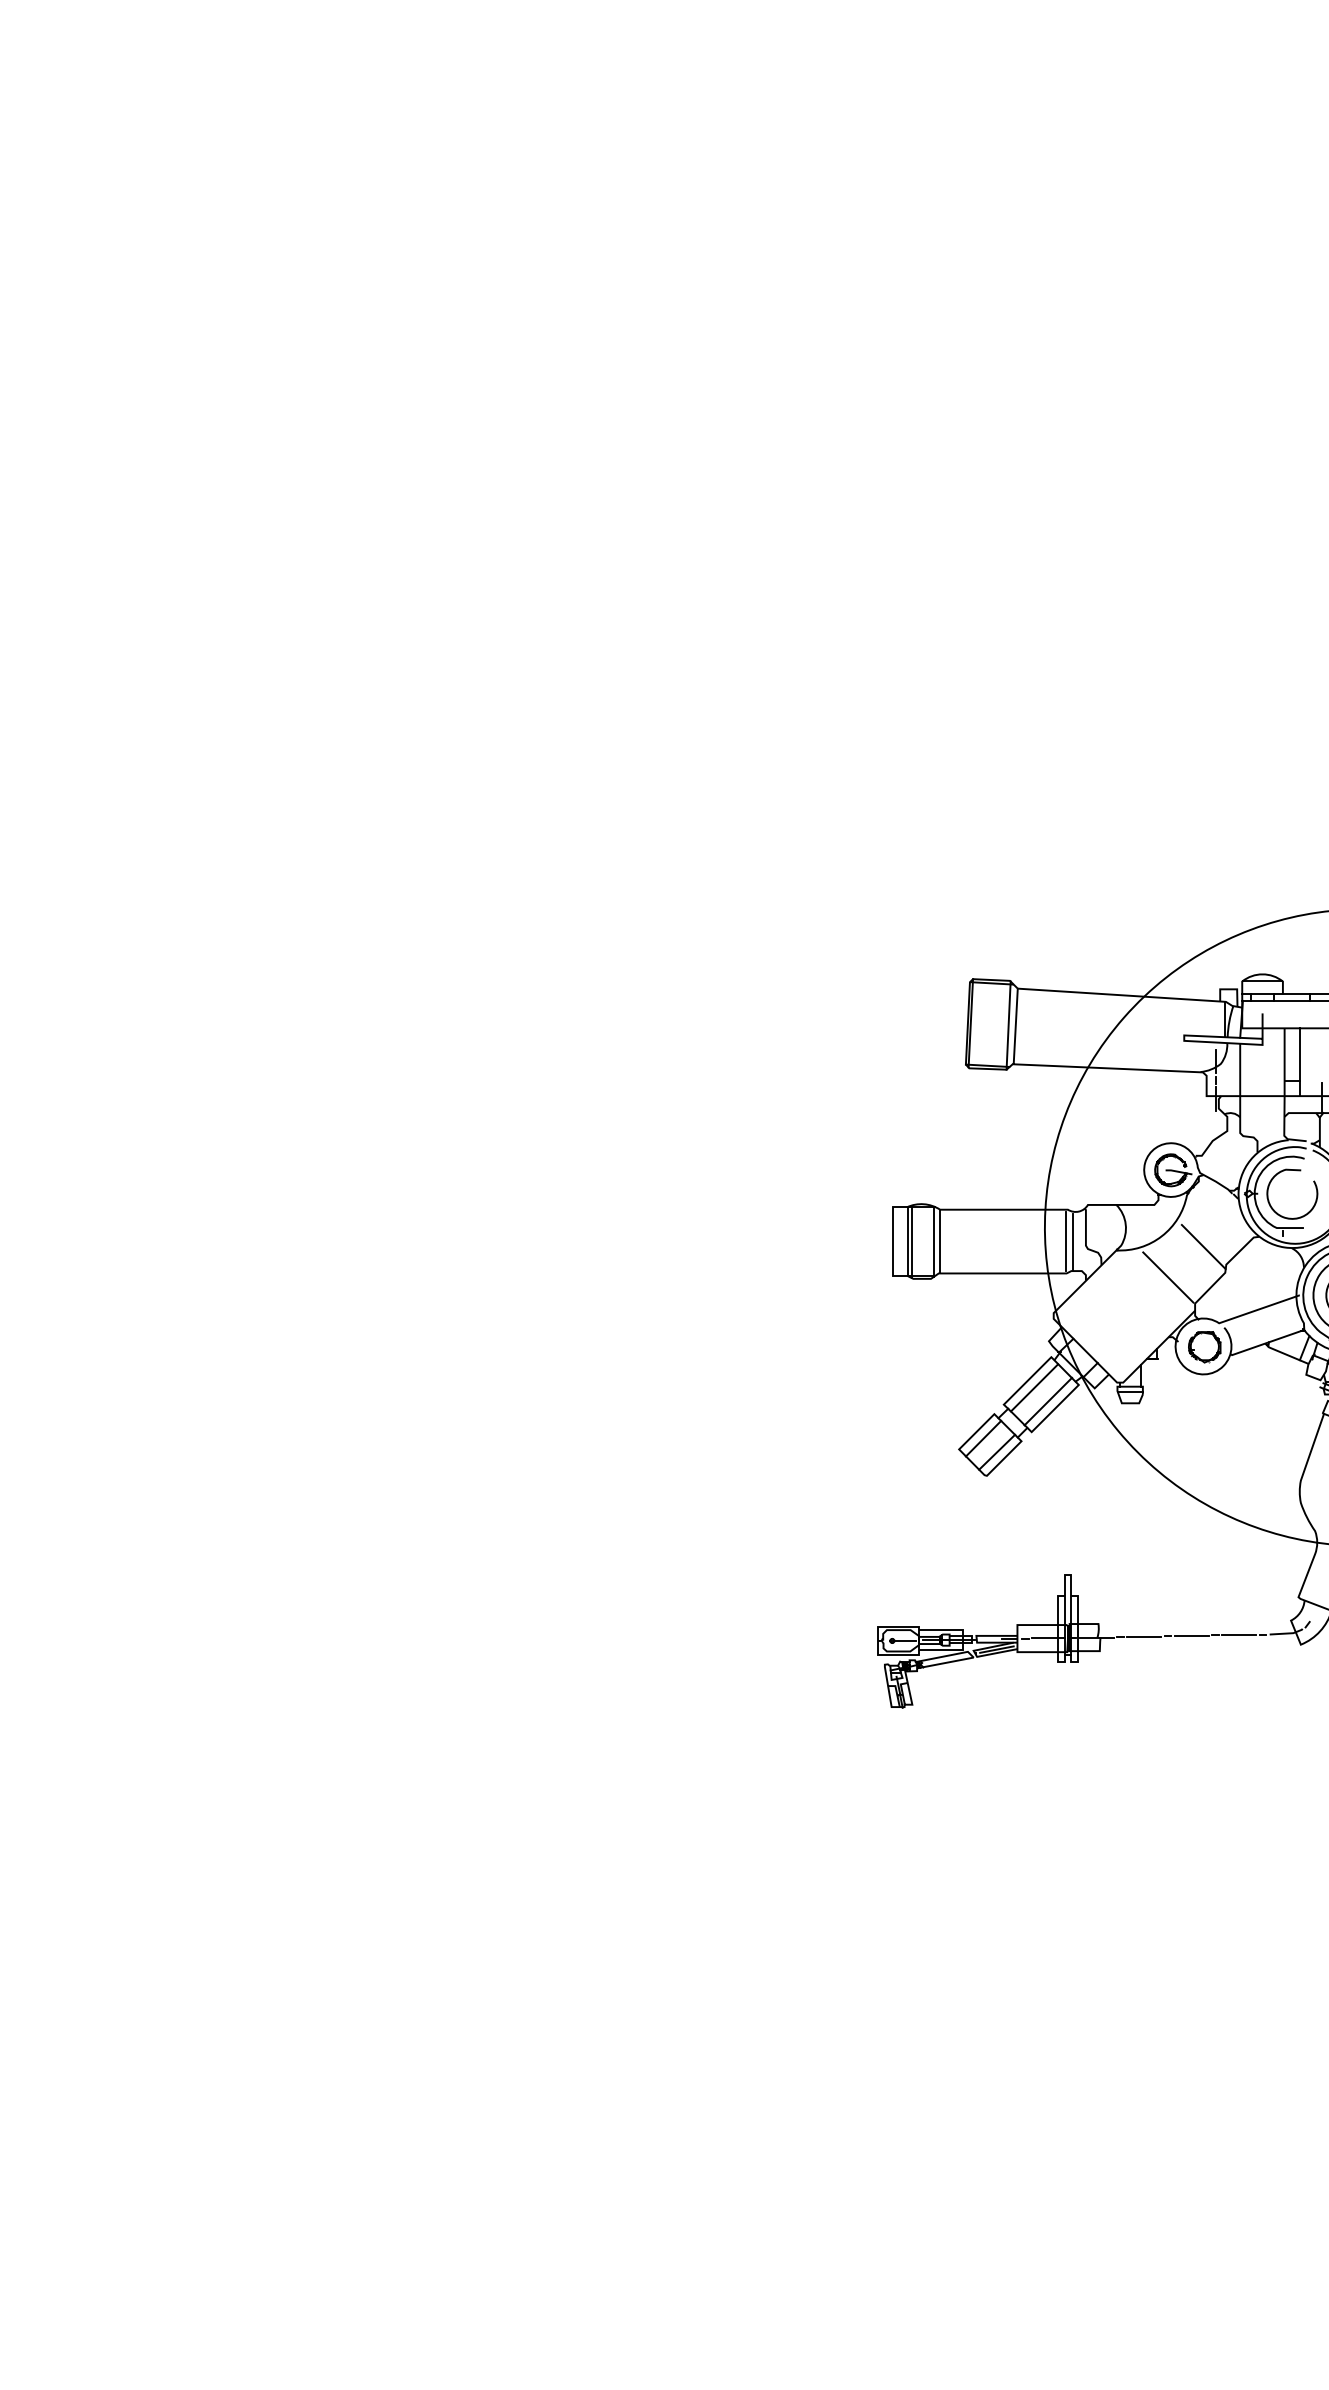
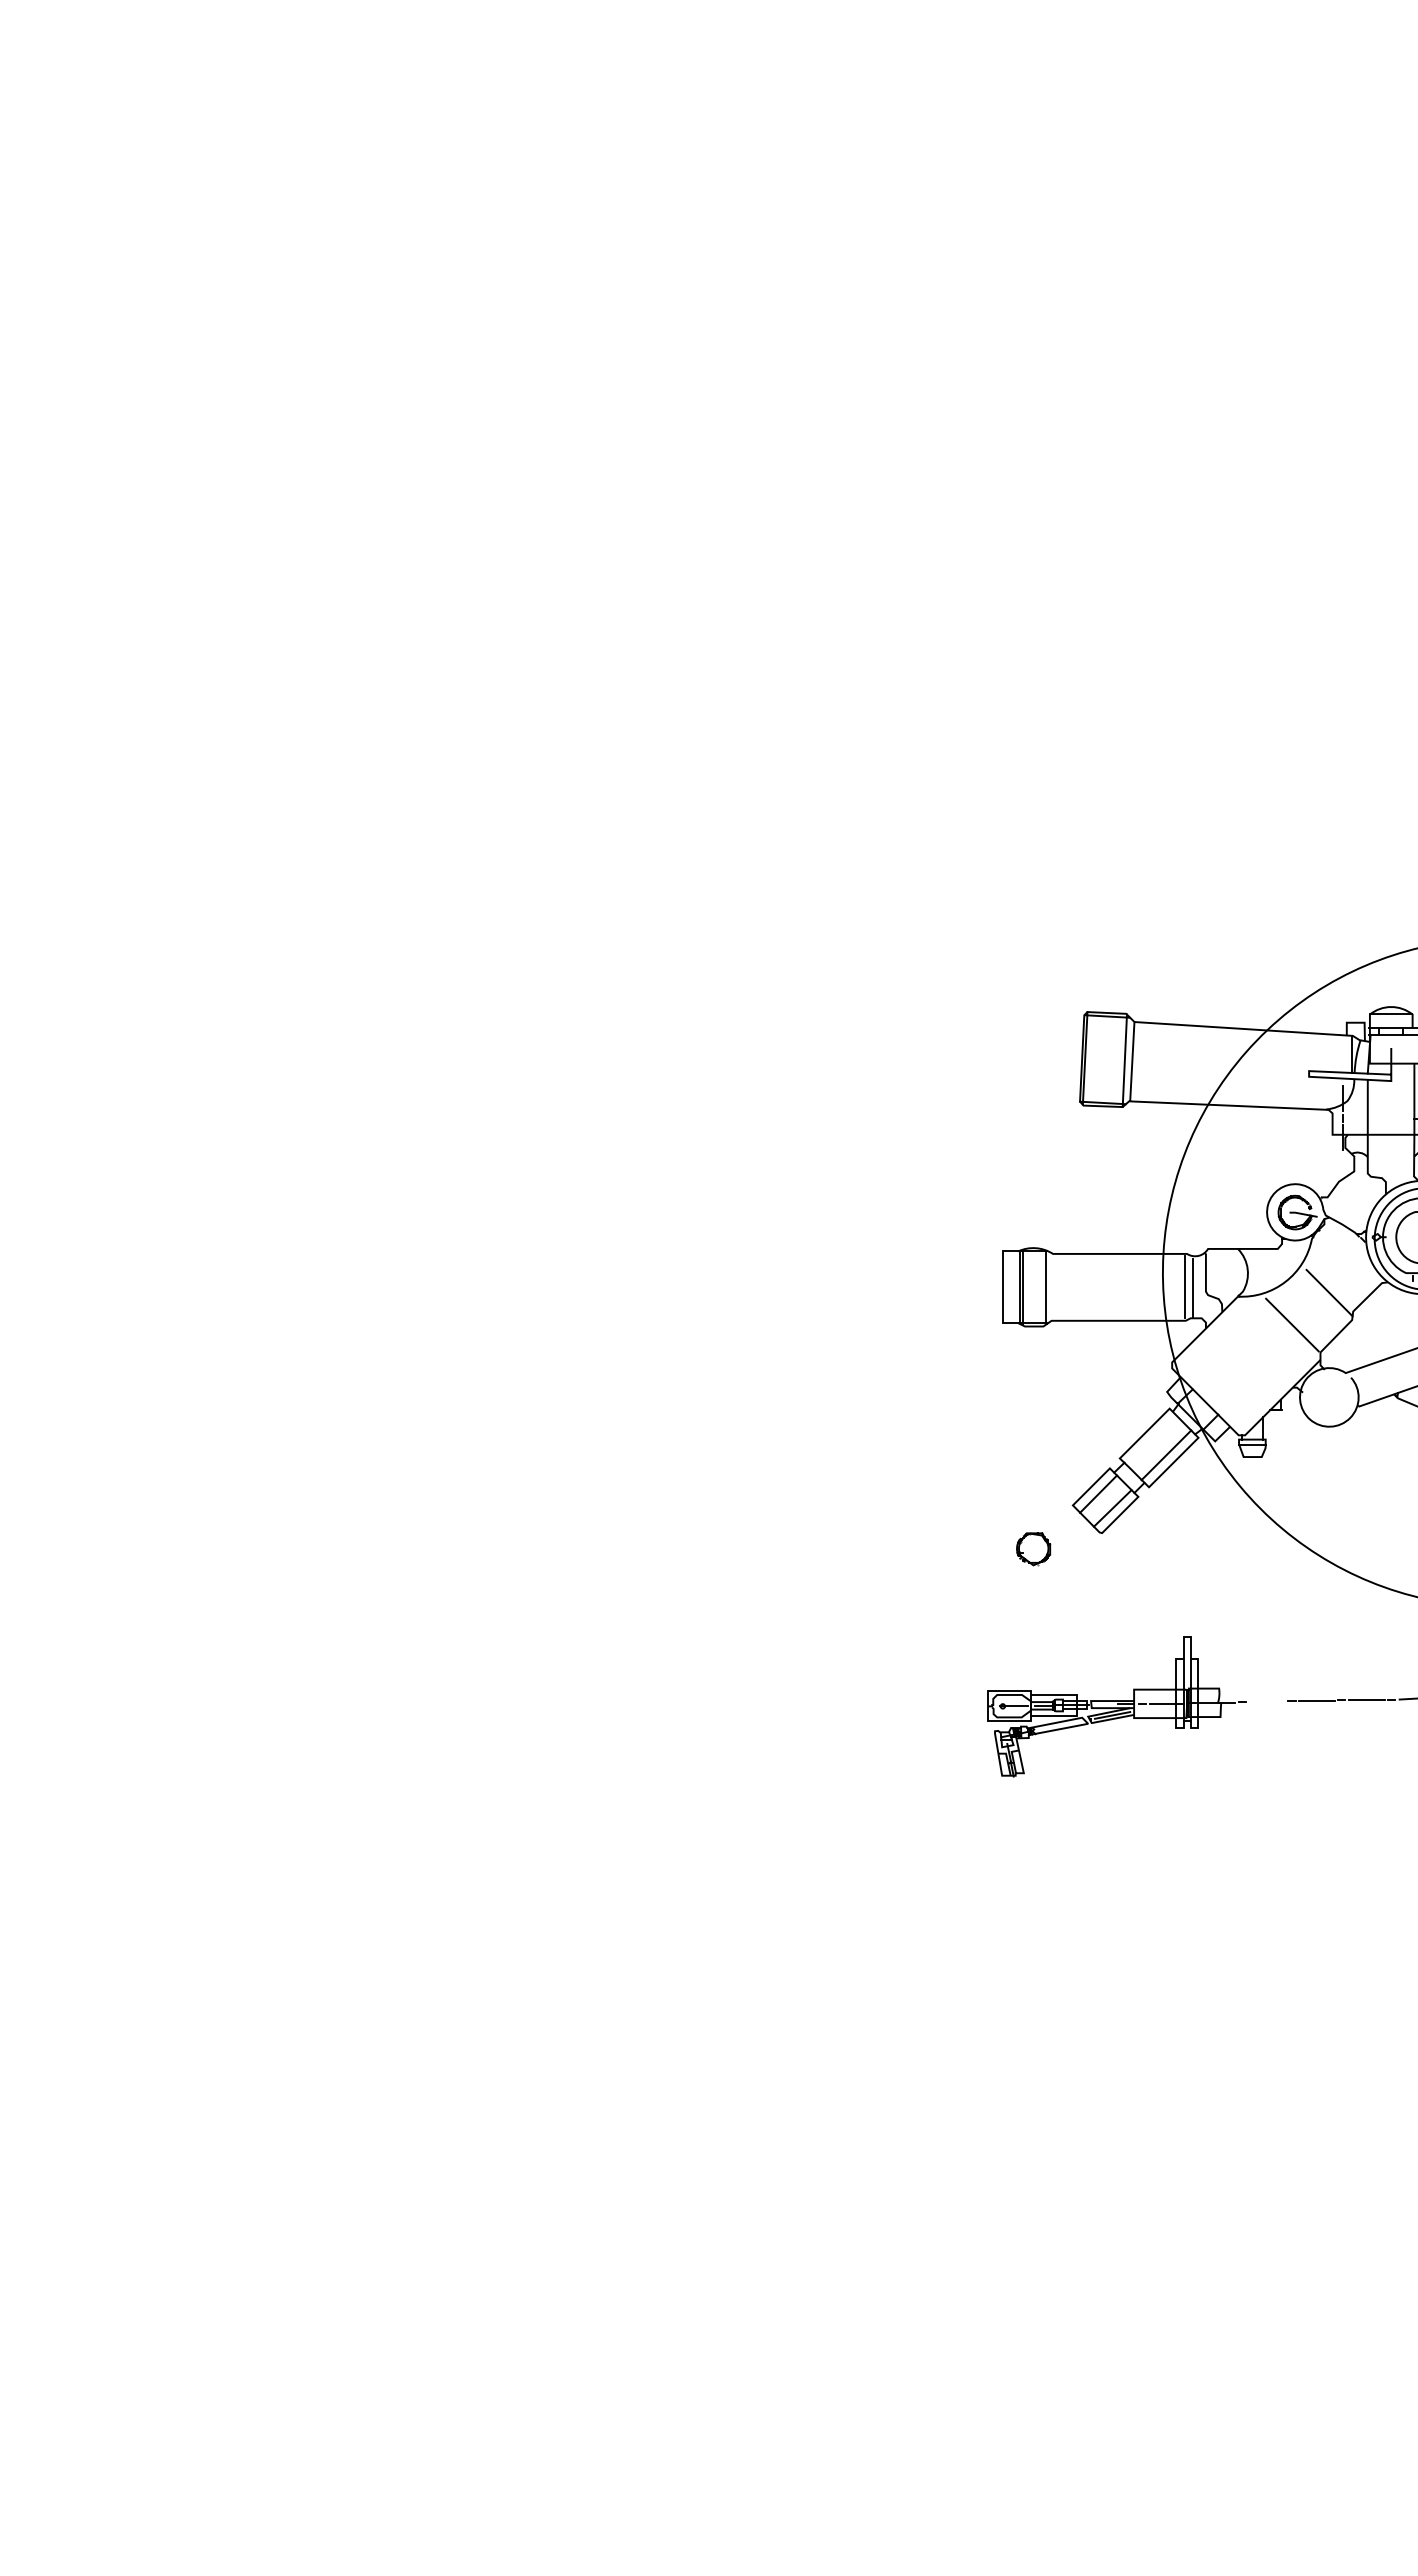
line: (940, 1240) -> (1053, 1286), removed
part: (1204, 1347) -> (1033, 1549), moved
line: (1034, 1387) -> (1151, 1440), removed
line: (1143, 1636) -> (1266, 1701), removed

